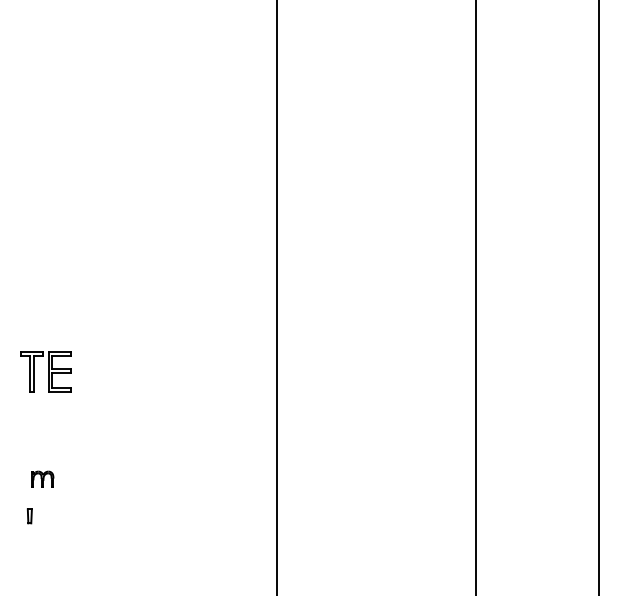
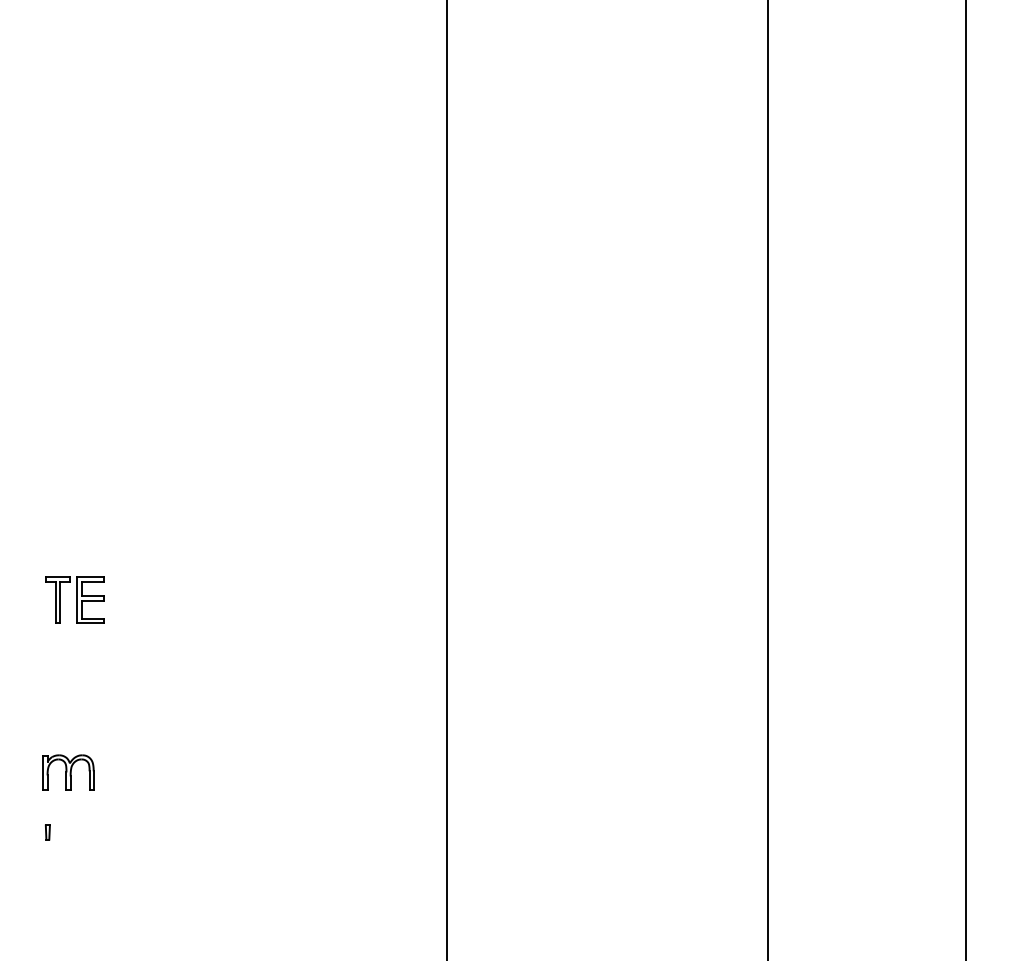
part: (46, 372) -> (74, 600), size x0.71
part: (42, 478) -> (68, 771), size x1.43
part: (29, 516) -> (47, 832), size x0.62

